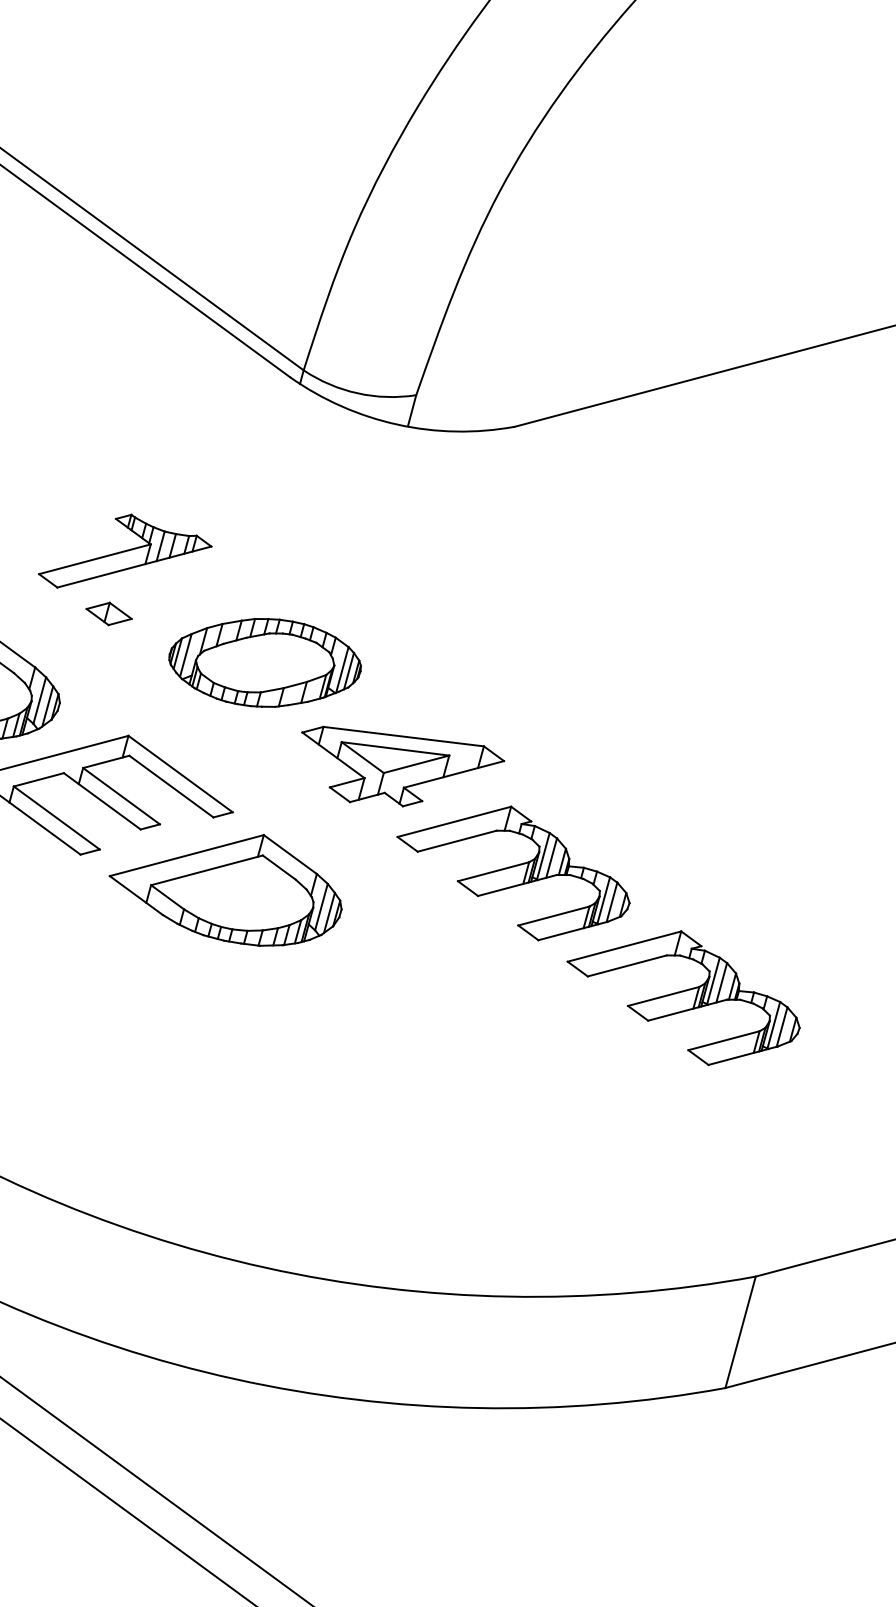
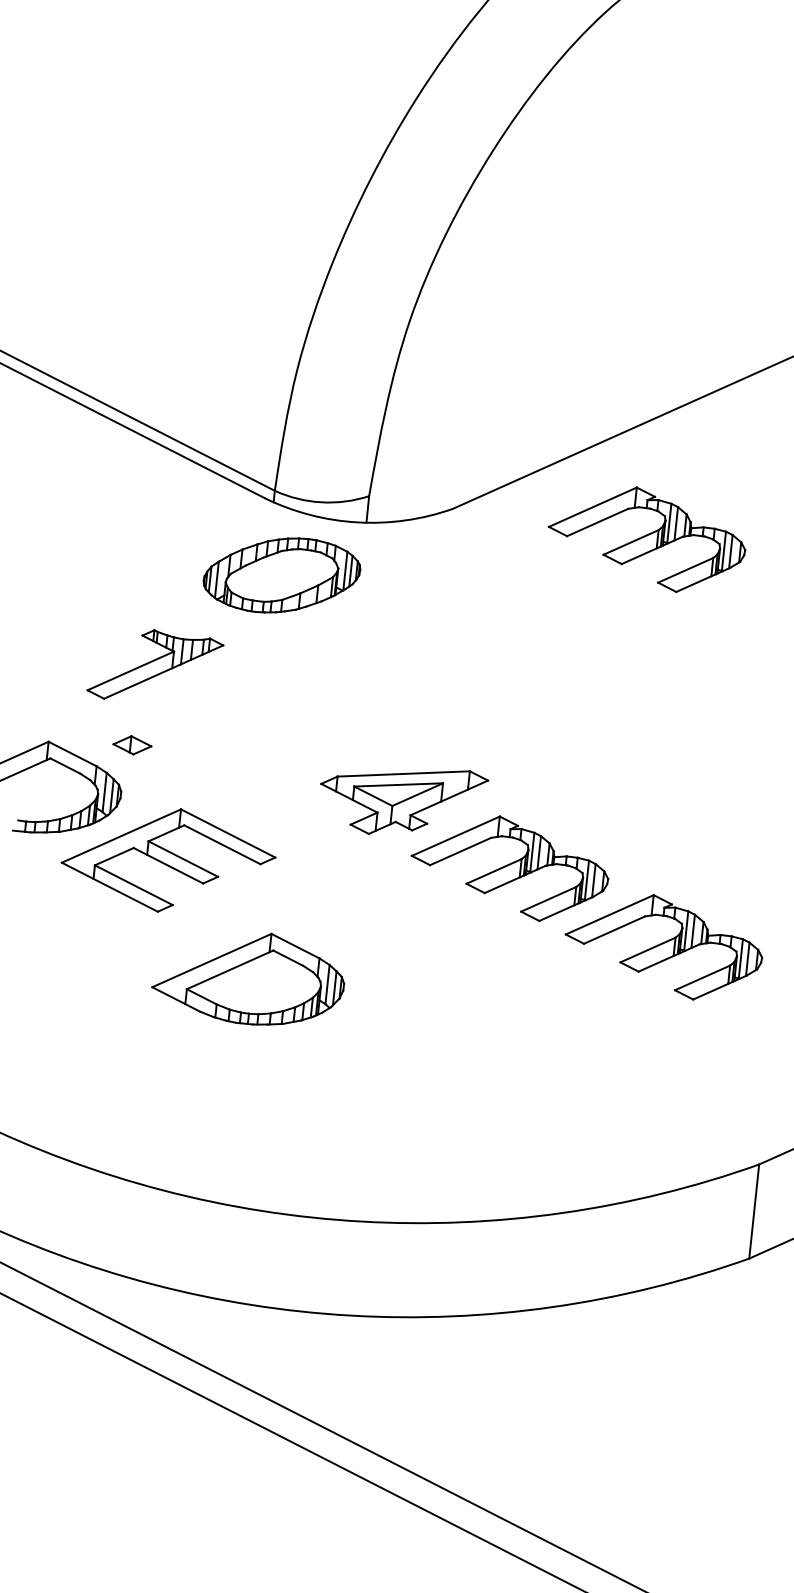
part: (741, 501) -> (646, 539), added
part: (109, 614) -> (132, 745), moved
part: (264, 662) -> (281, 575), moved
part: (227, 884) -> (248, 978), moved

